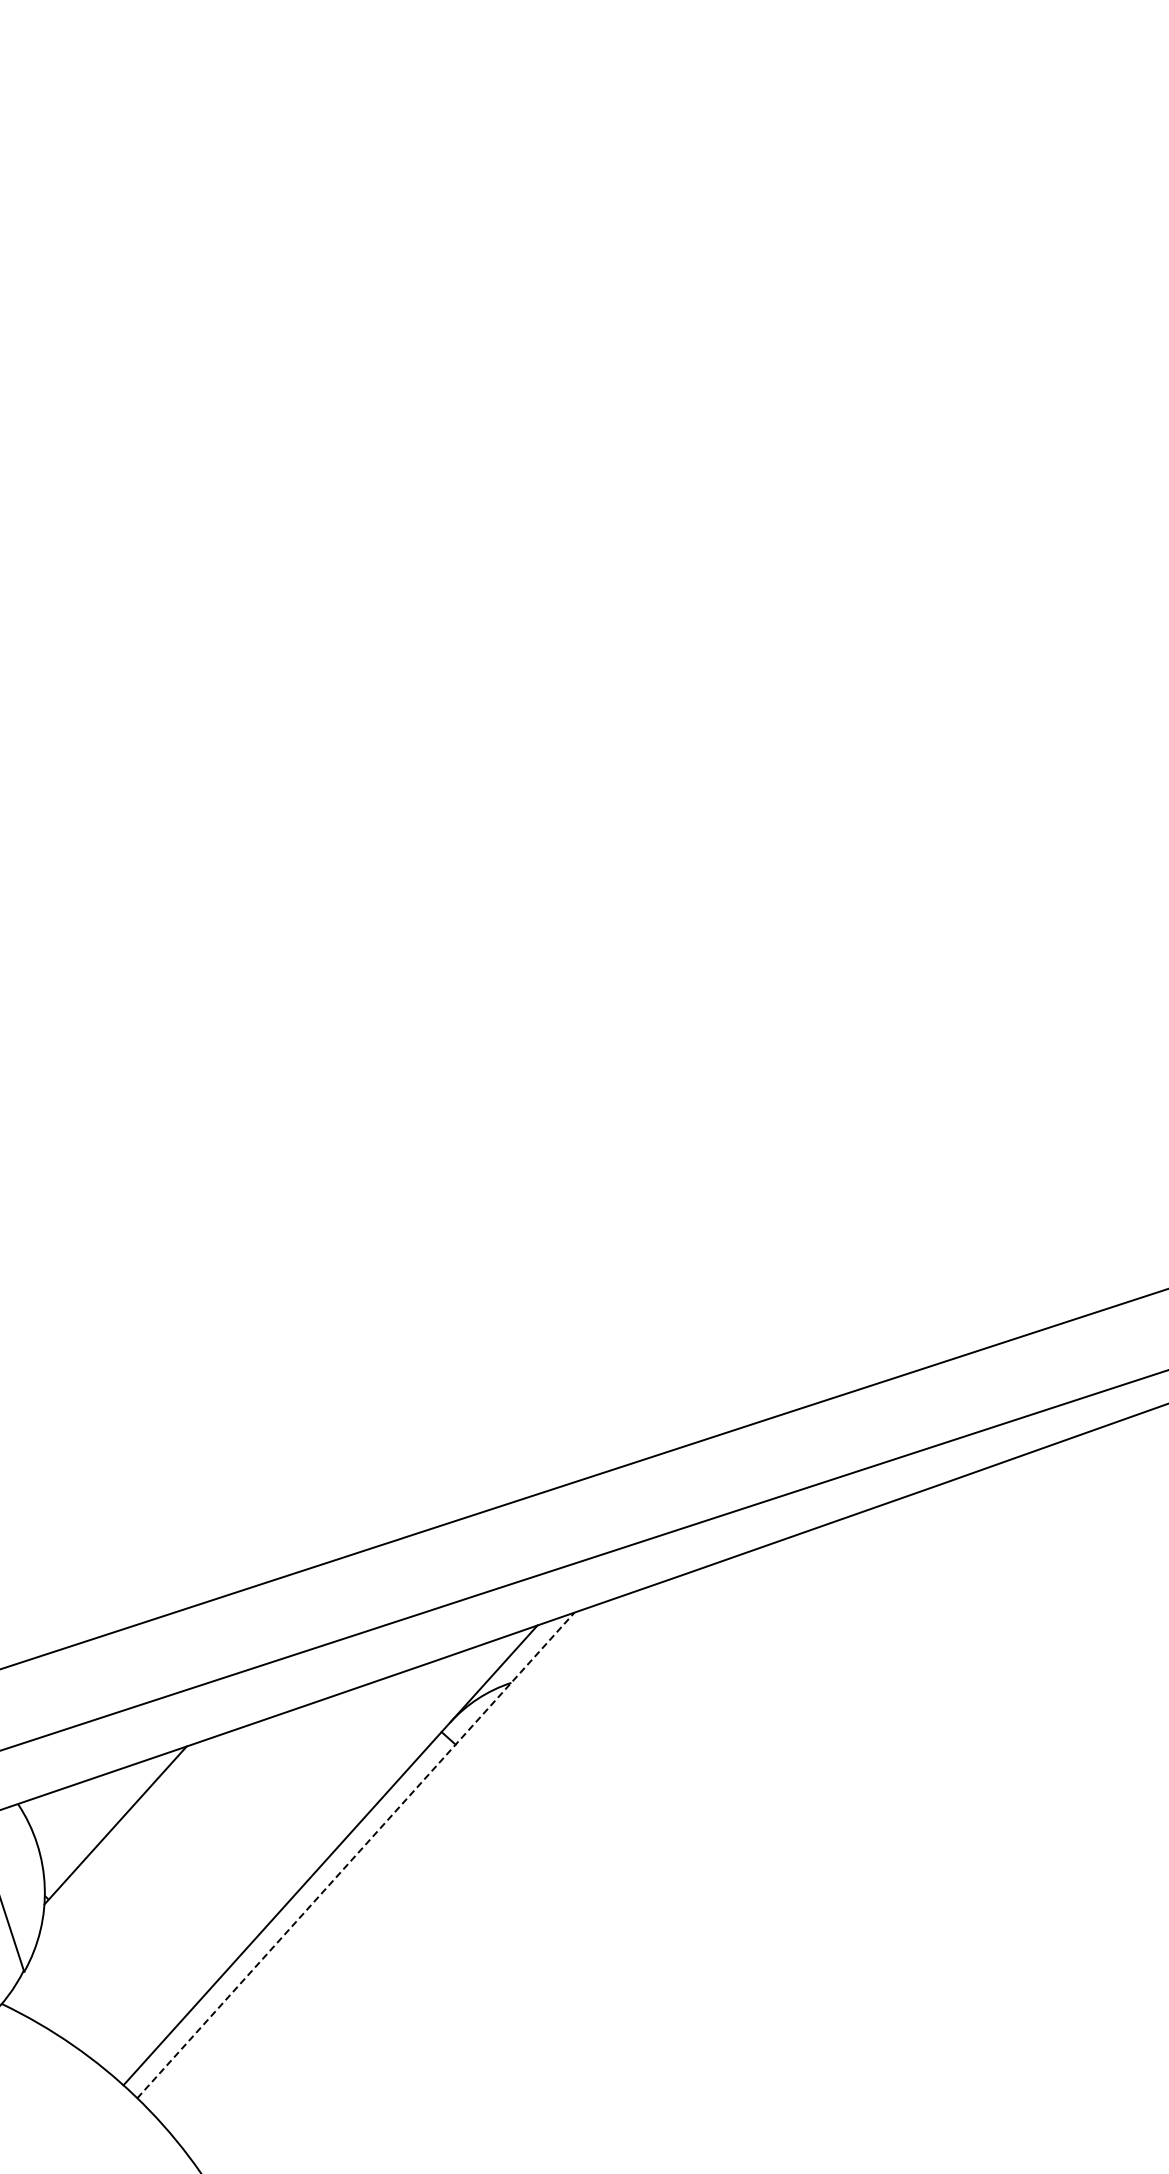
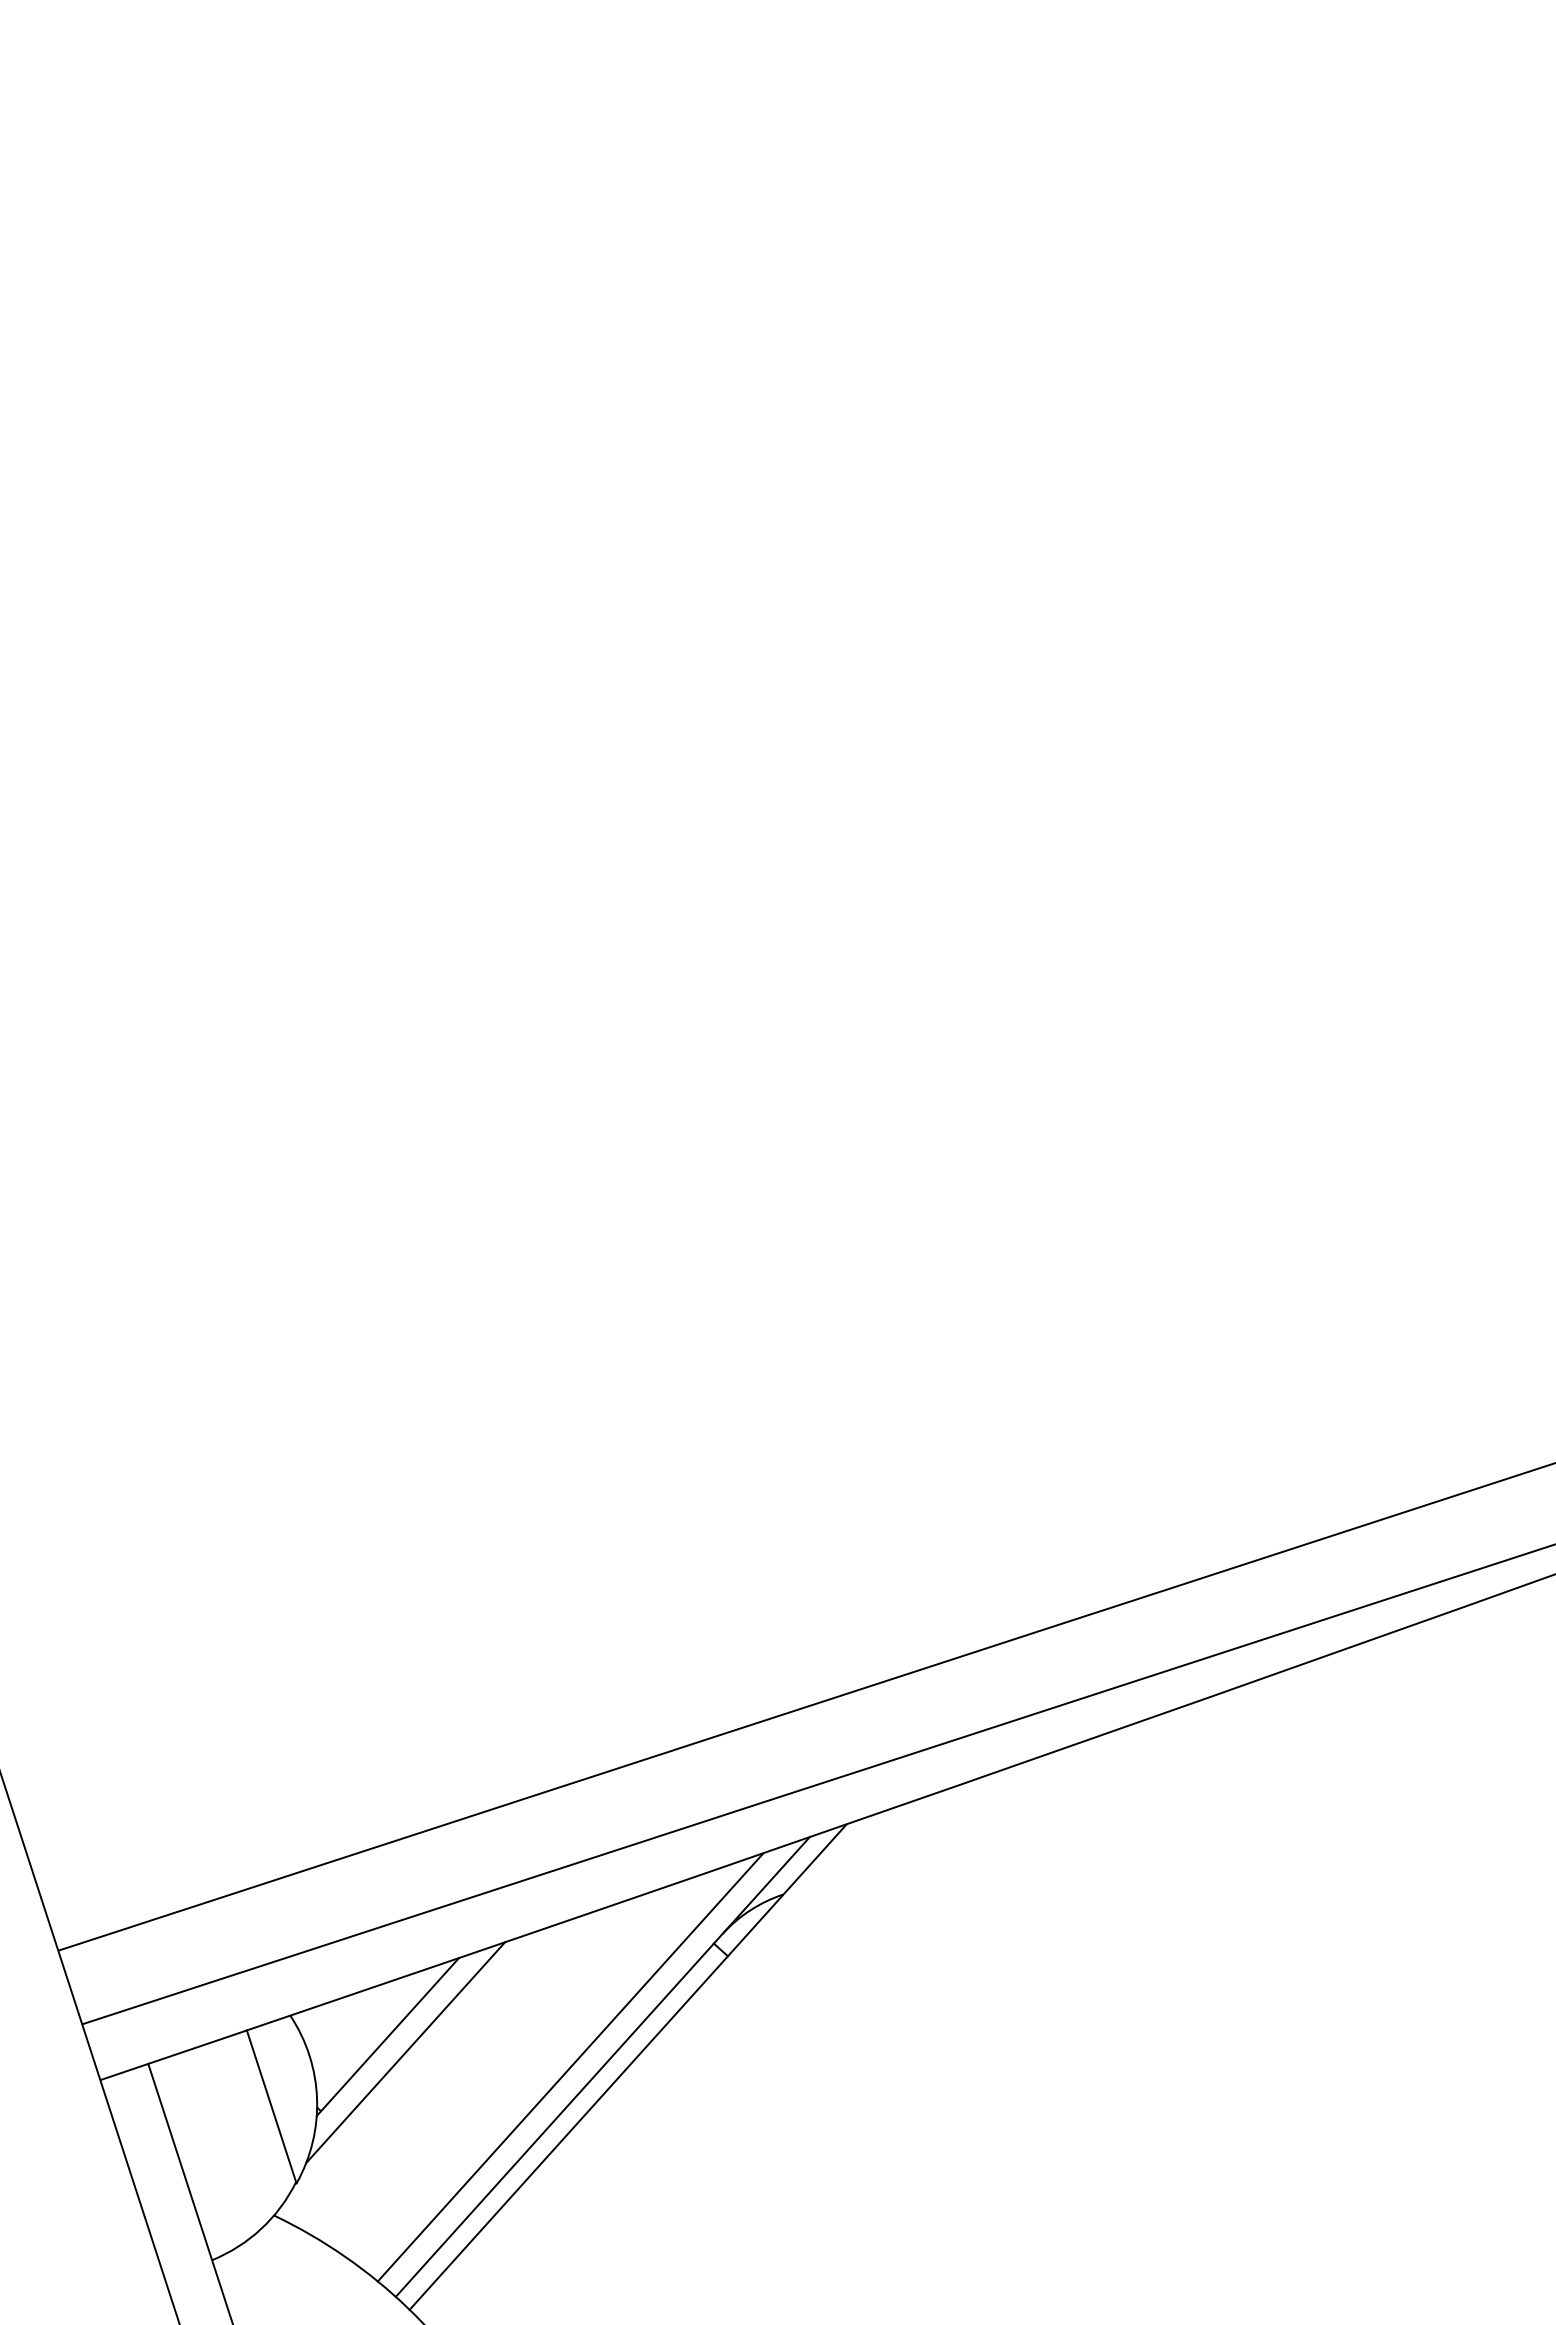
line: (133, 1840) -> (405, 2052), added
line: (298, 1855) -> (570, 2067), added
line: (356, 1855) -> (628, 2067), dashed -> solid

